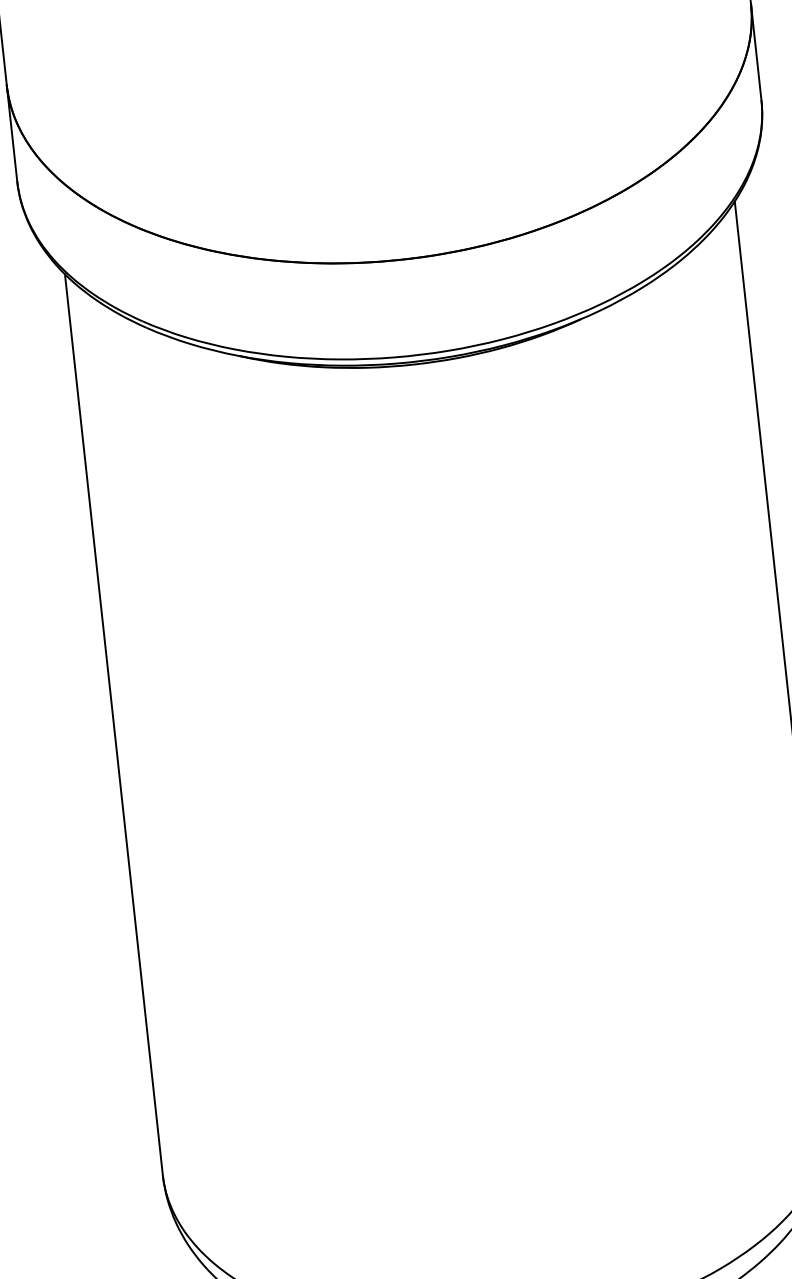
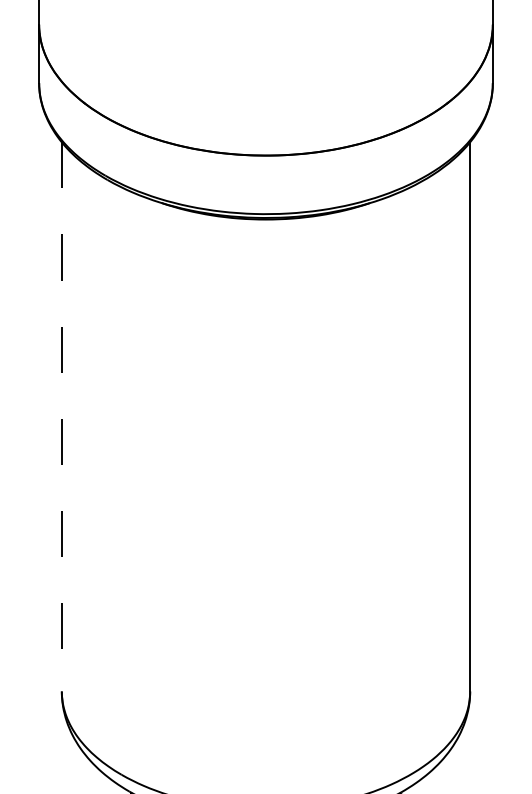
line: (113, 724) -> (61, 416), solid -> dashed

